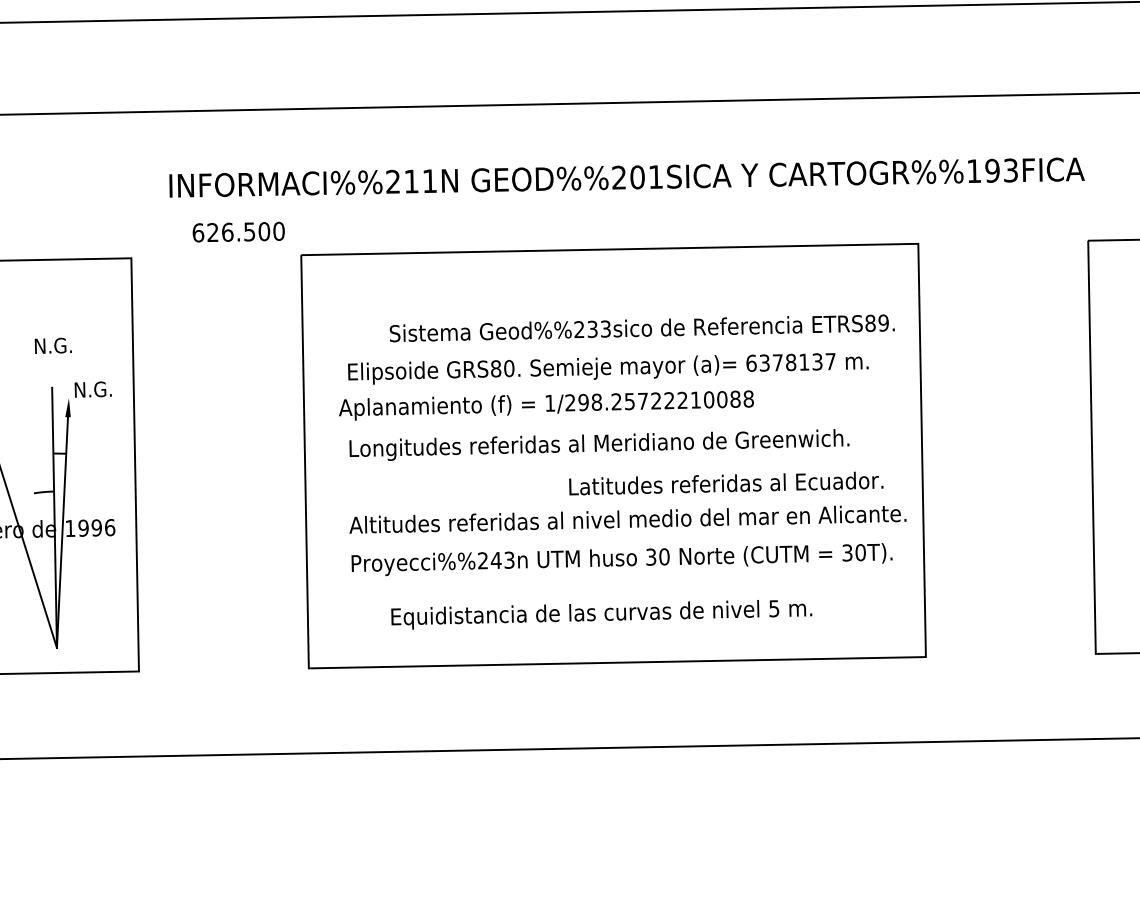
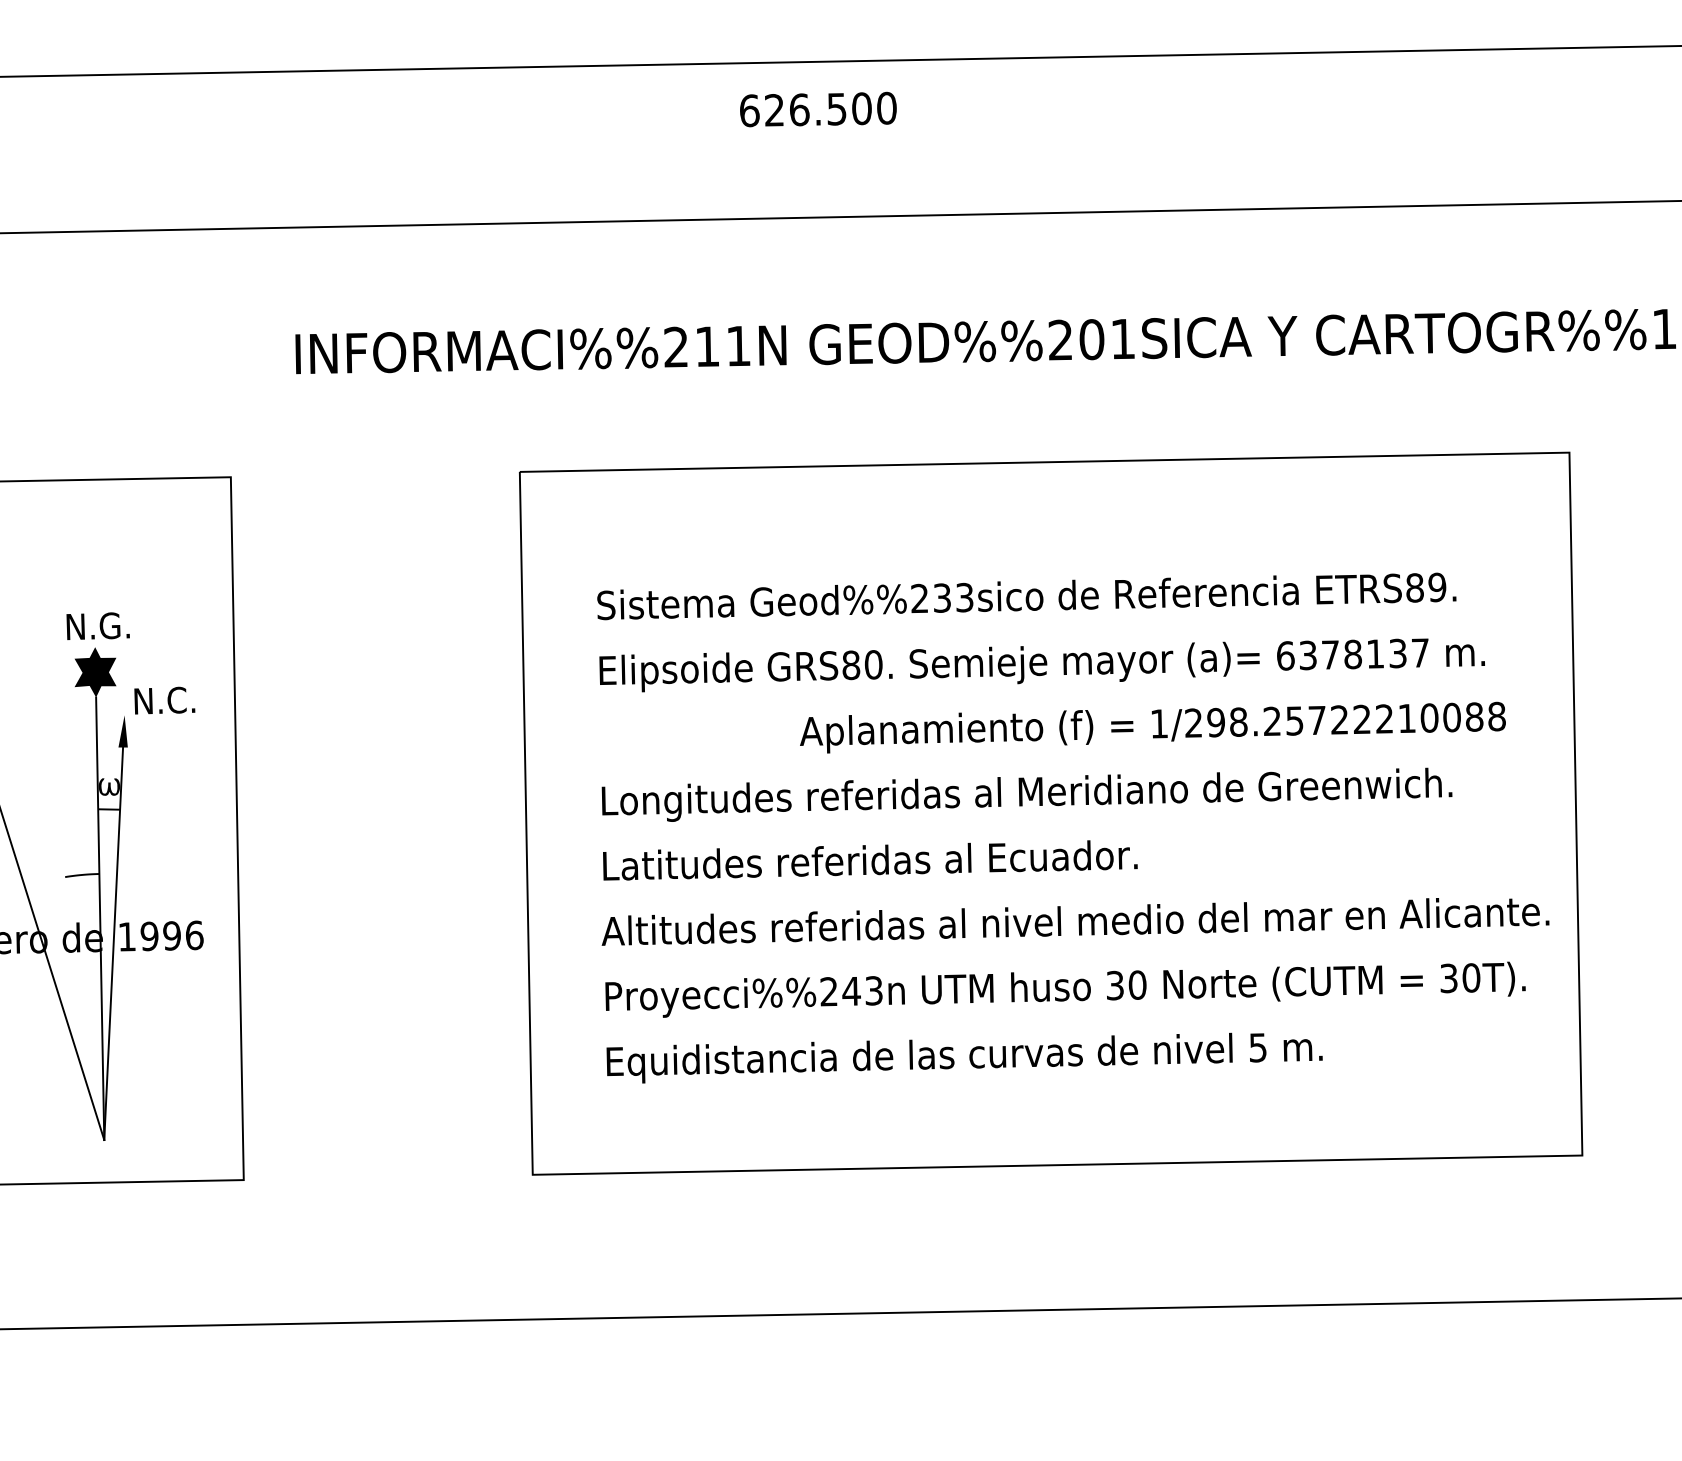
text: (238, 231) -> (817, 108), moved
text: (641, 328) -> (1025, 596), moved
fill: (51, 372) -> (94, 671), added
text: (106, 388) -> (188, 698), N.G. -> N.C.
text: (546, 405) -> (1153, 727), moved
fill: (59, 440) -> (108, 787), added
text: (726, 483) -> (870, 860), moved
text: (601, 614) -> (964, 1057), moved

